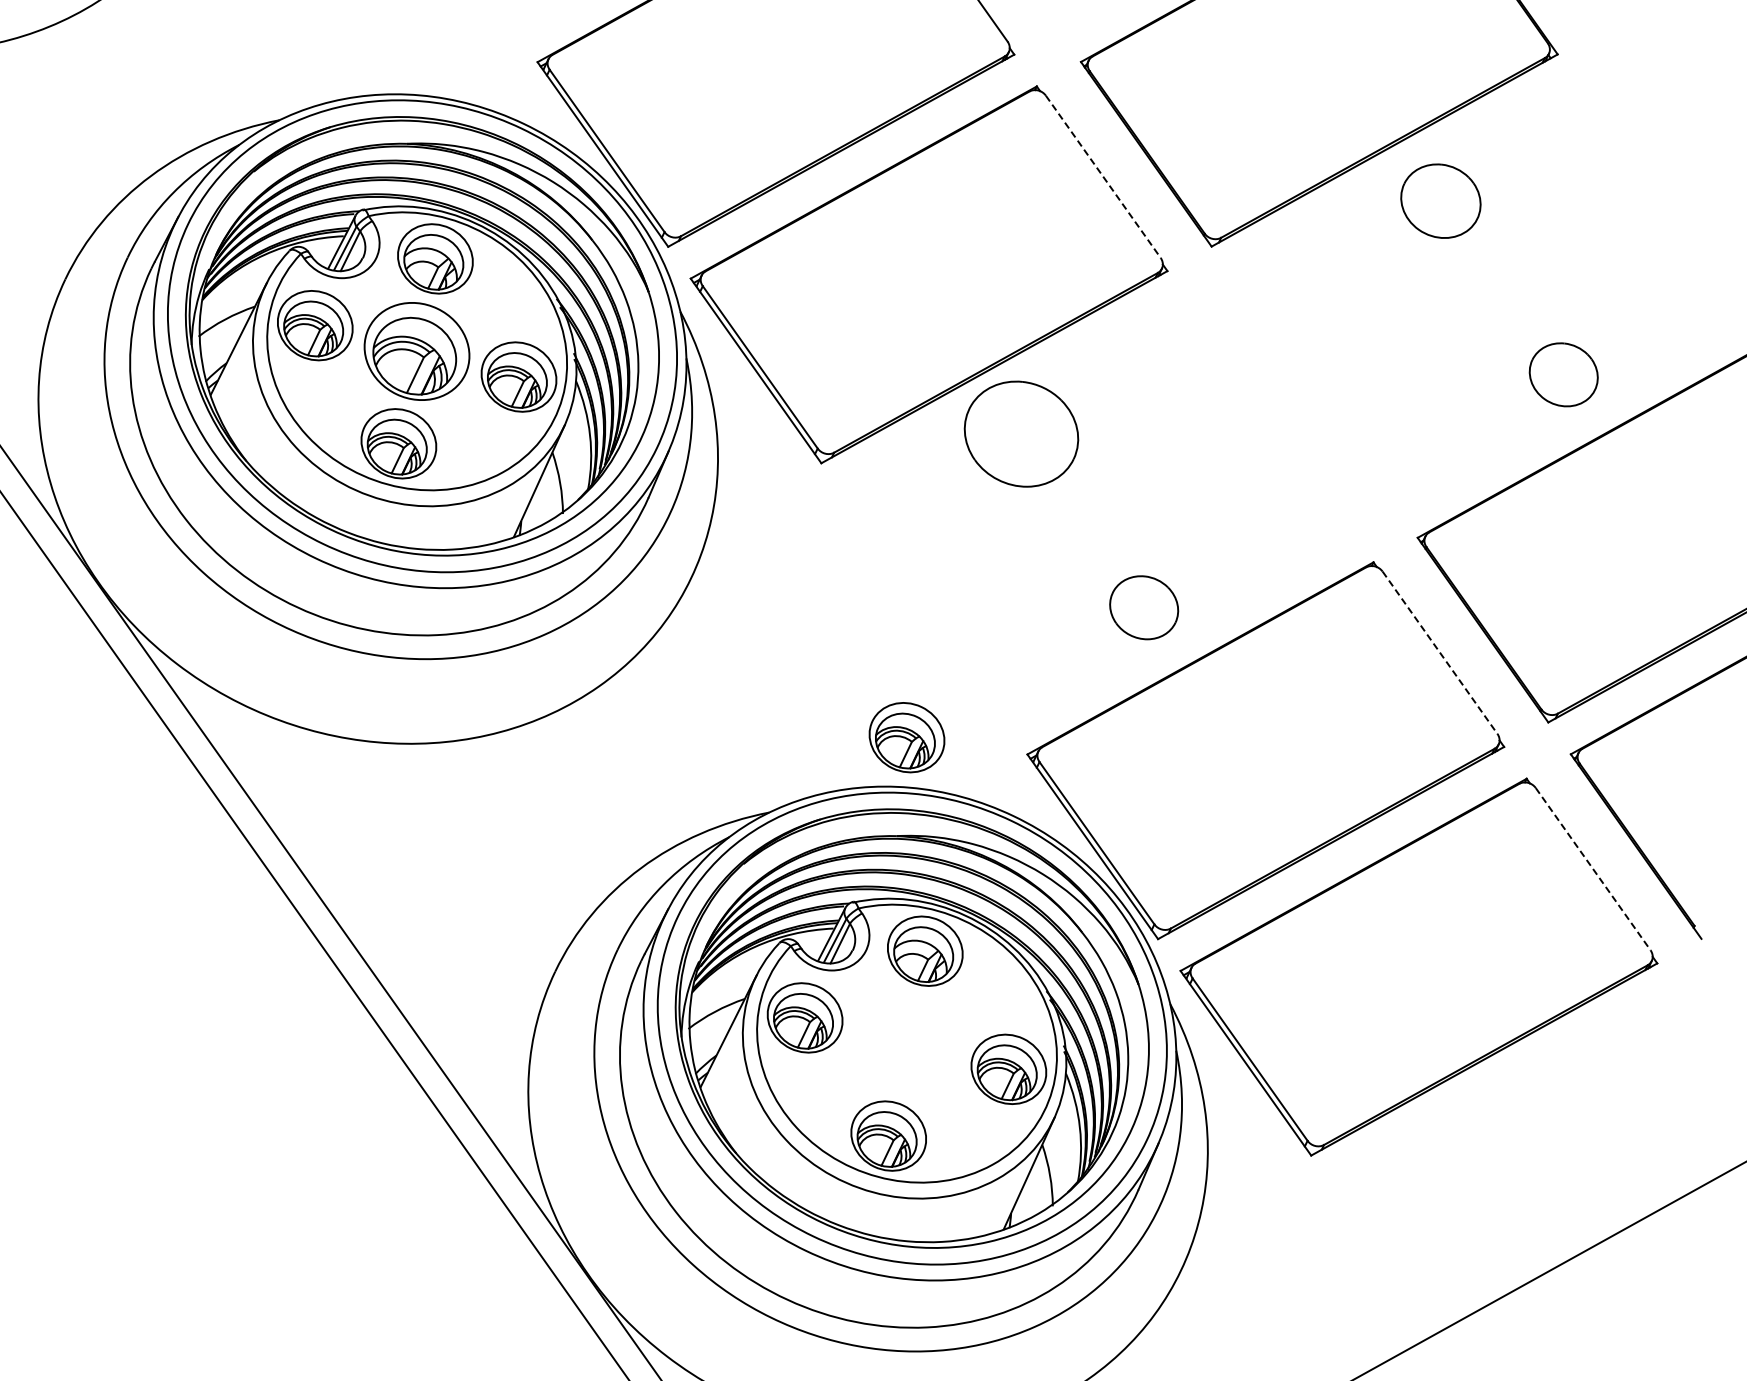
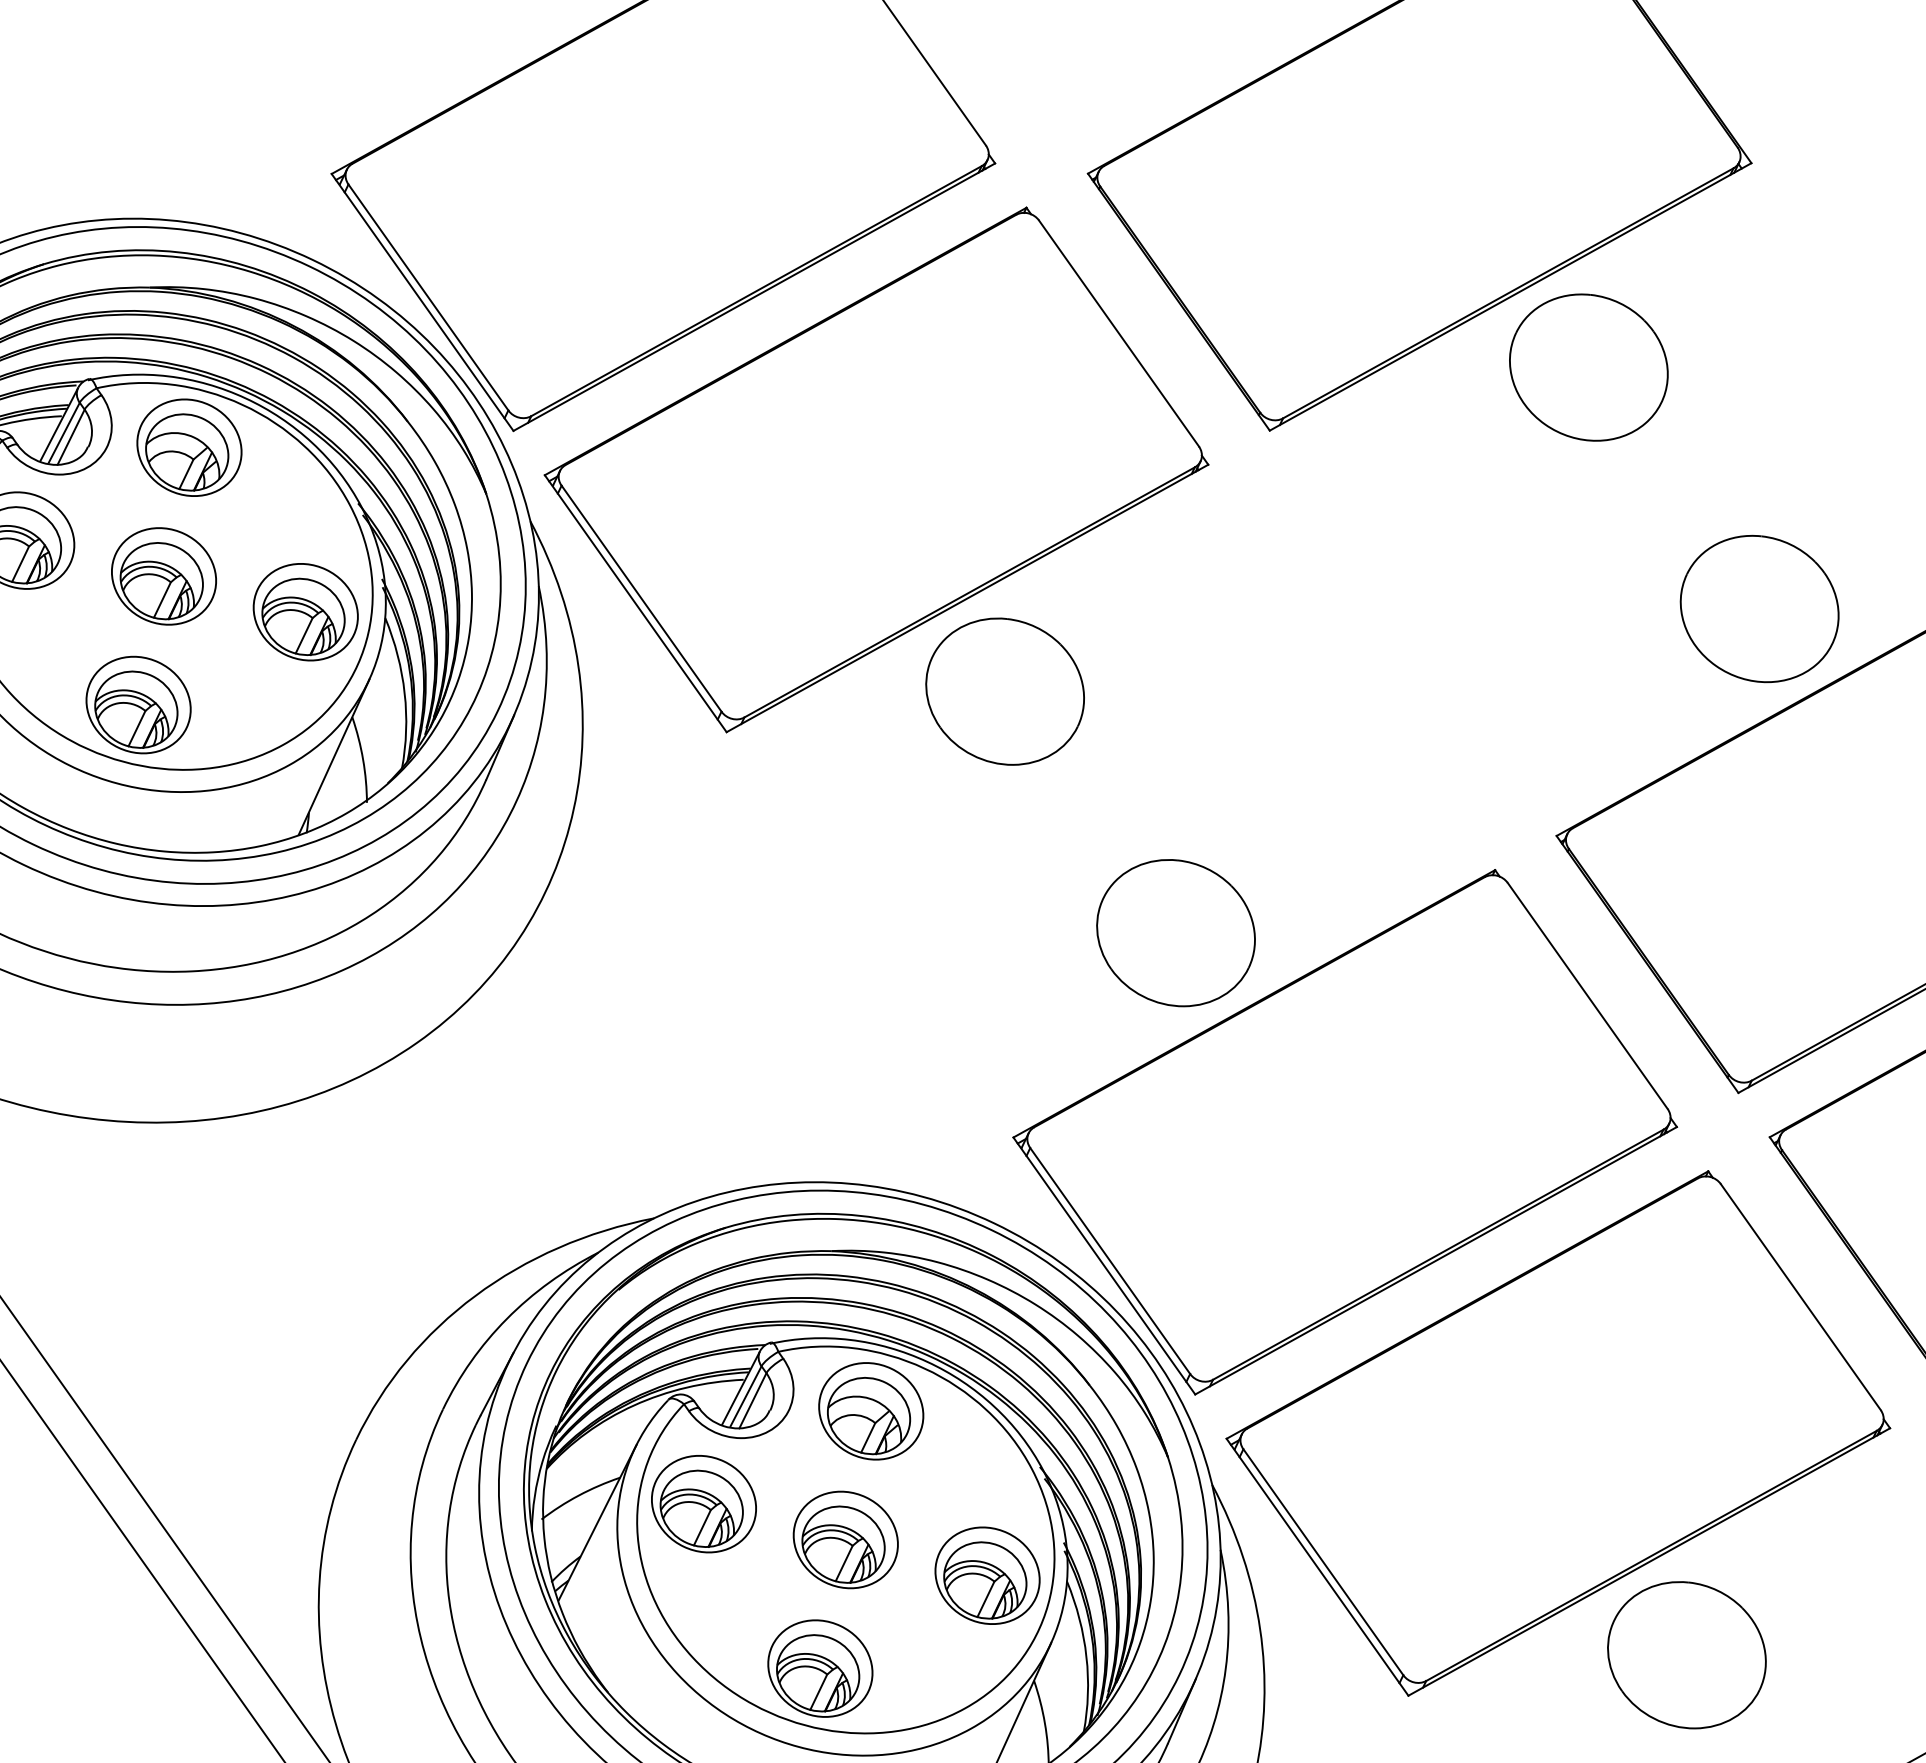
line: (1103, 177) -> (1119, 334), dashed -> solid
part: (1440, 200) -> (1588, 366), size x1.43
part: (417, 350) -> (164, 575), size x0.71
part: (1563, 374) -> (1759, 608), size x1.67
part: (1143, 607) -> (1174, 932), size x1.67
line: (1440, 653) -> (1588, 996), dashed -> solid
part: (906, 737) -> (845, 1539), moved
line: (1593, 869) -> (1801, 1297), dashed -> solid
part: (1510, 1126) -> (1685, 1655), added

